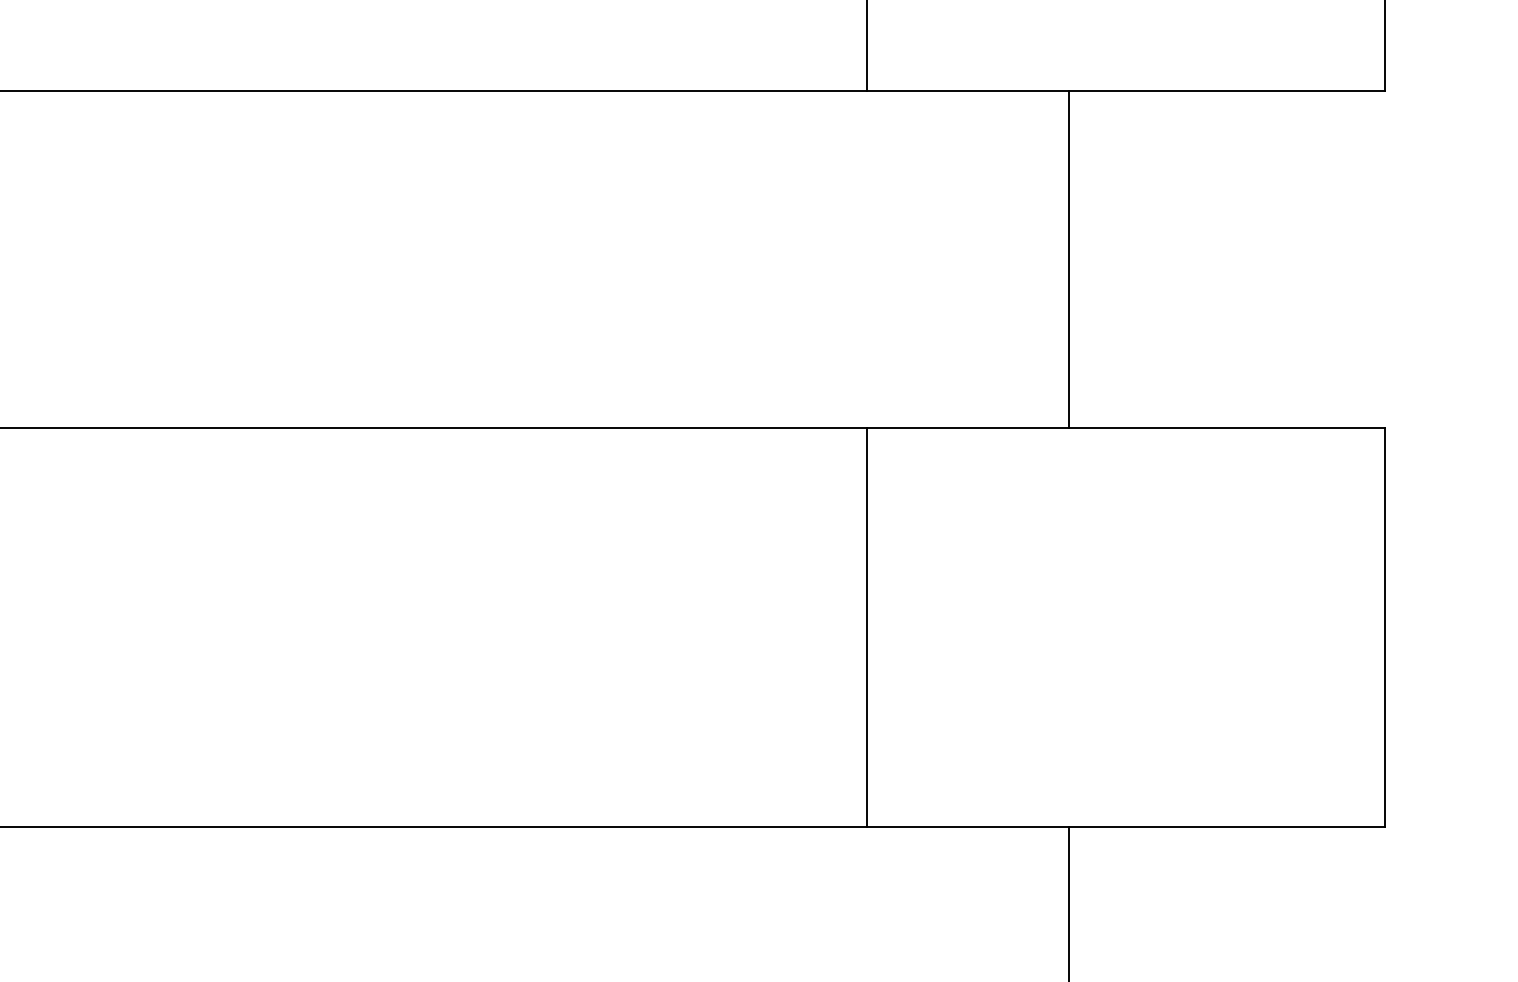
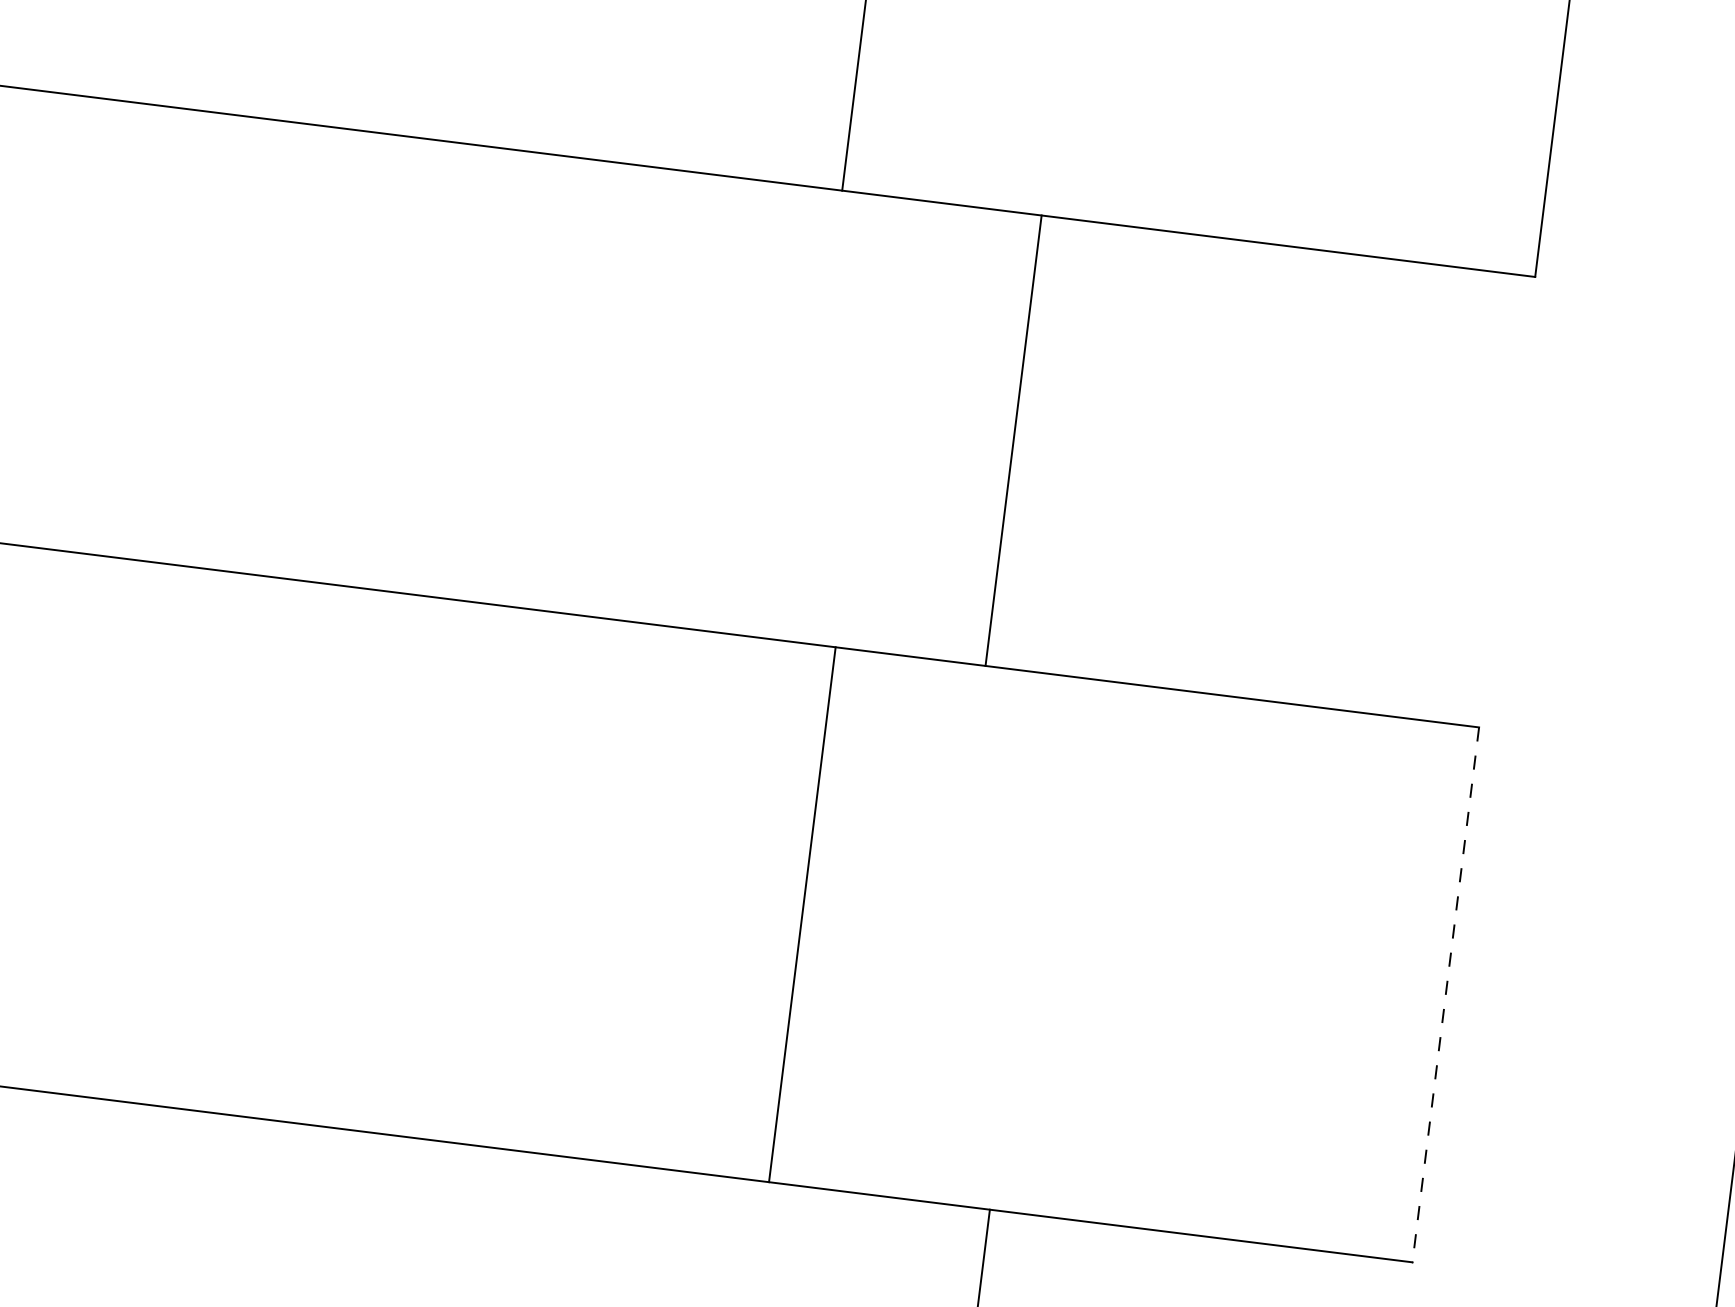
line: (1069, 259) -> (1013, 440), moved
line: (867, 627) -> (802, 914), moved
line: (1384, 627) -> (1445, 994), solid -> dashed

